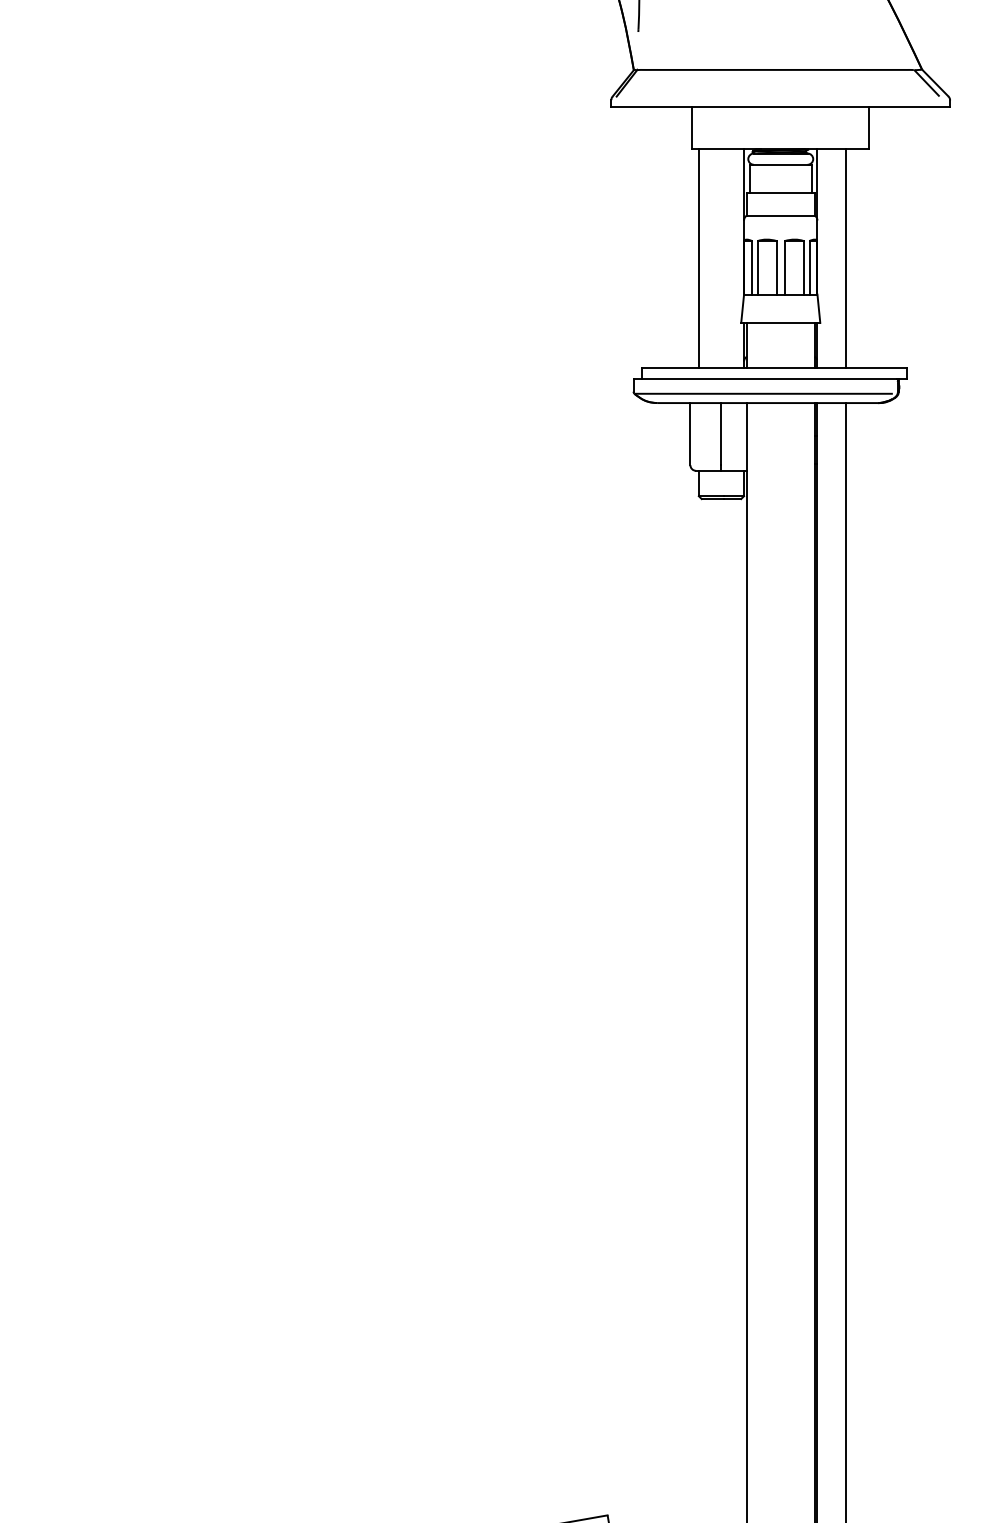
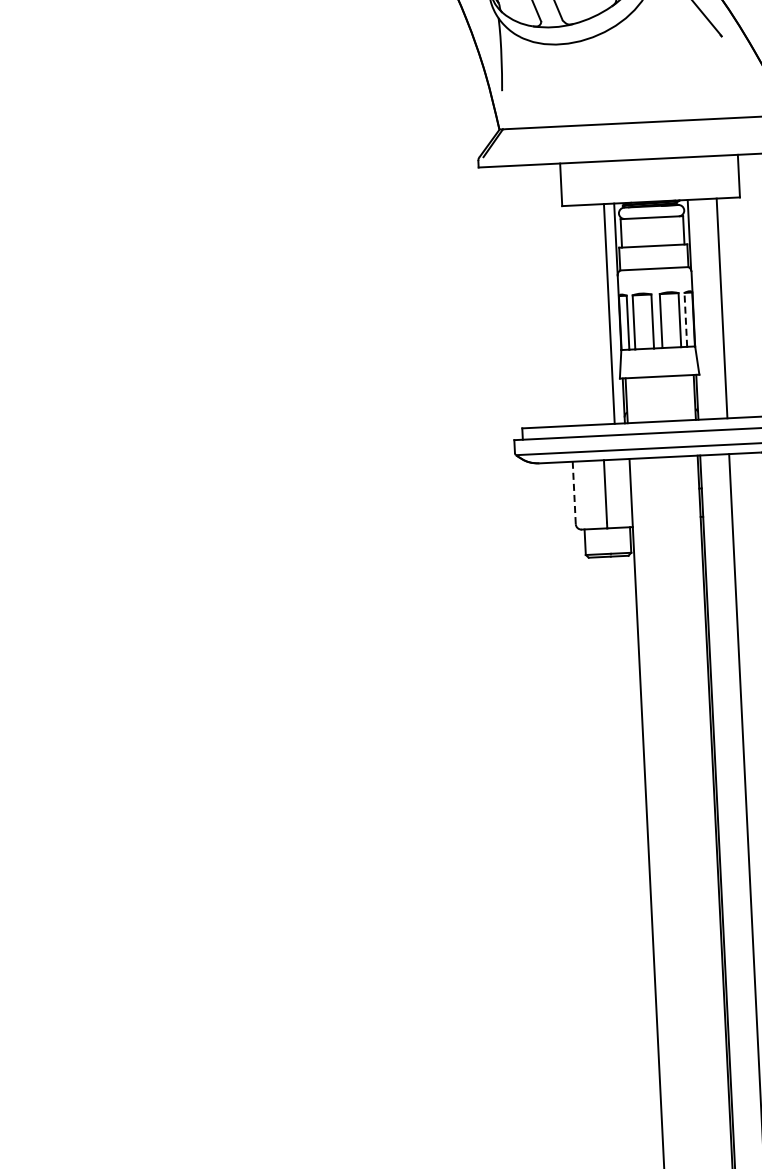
line: (698, 257) -> (608, 313), moved
line: (809, 267) -> (685, 319), solid -> dashed
line: (690, 434) -> (574, 493), solid -> dashed

